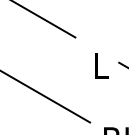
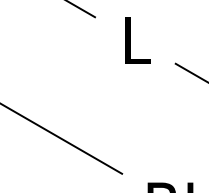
text: (101, 65) -> (137, 39), moved

